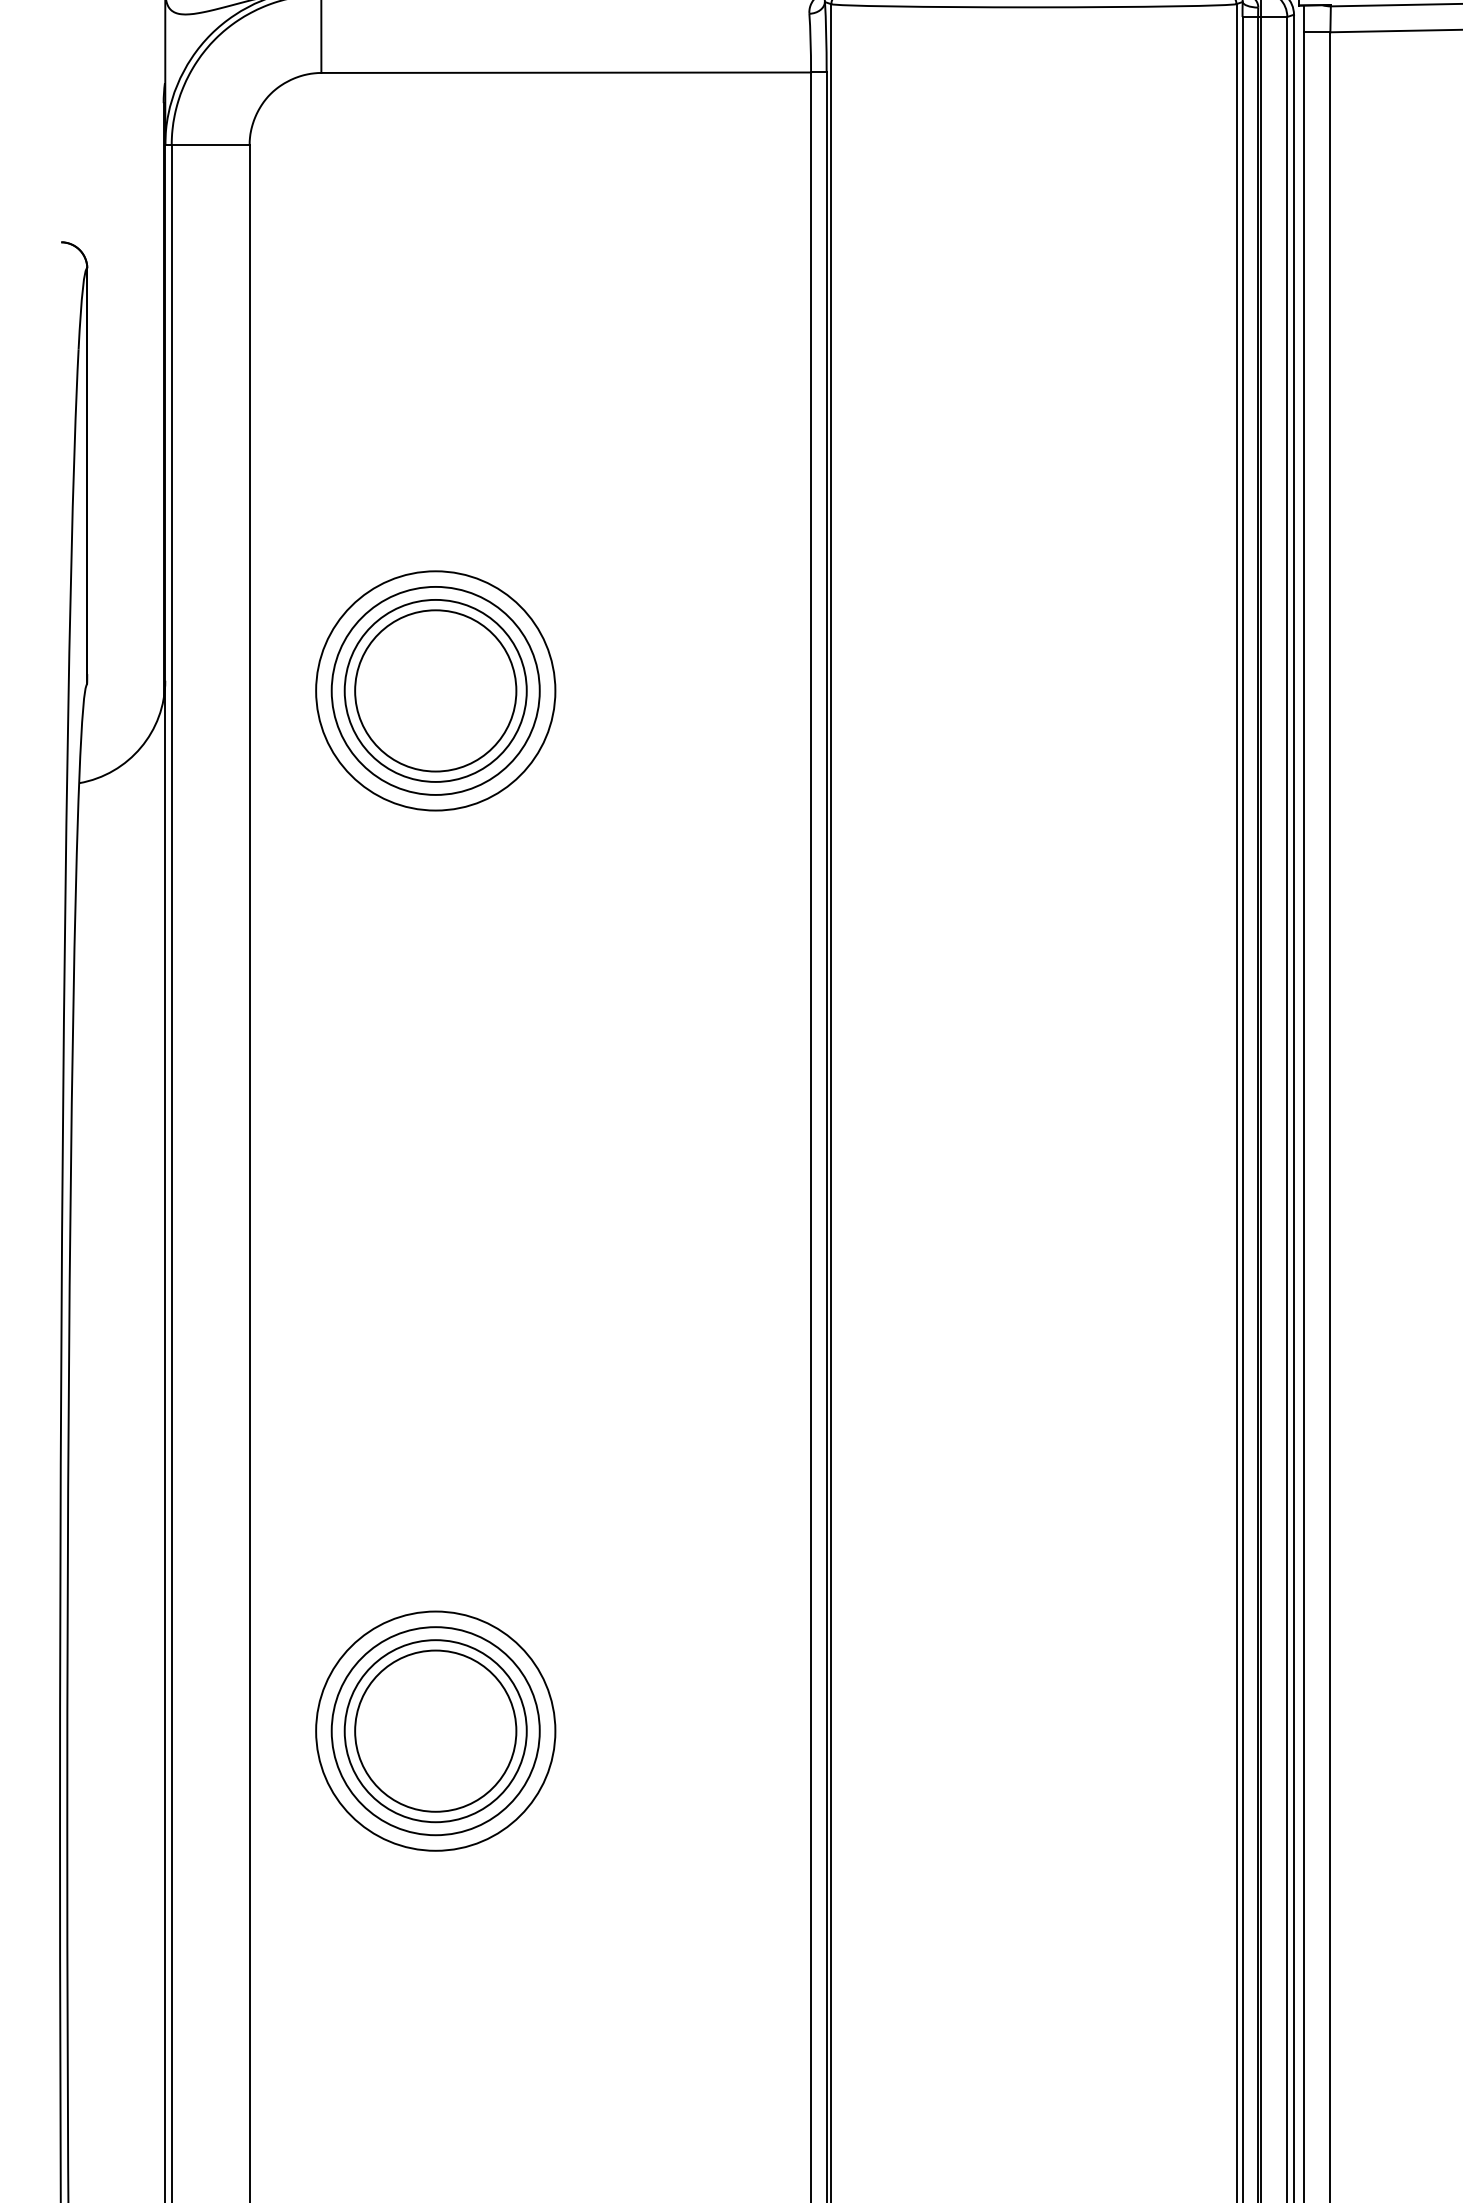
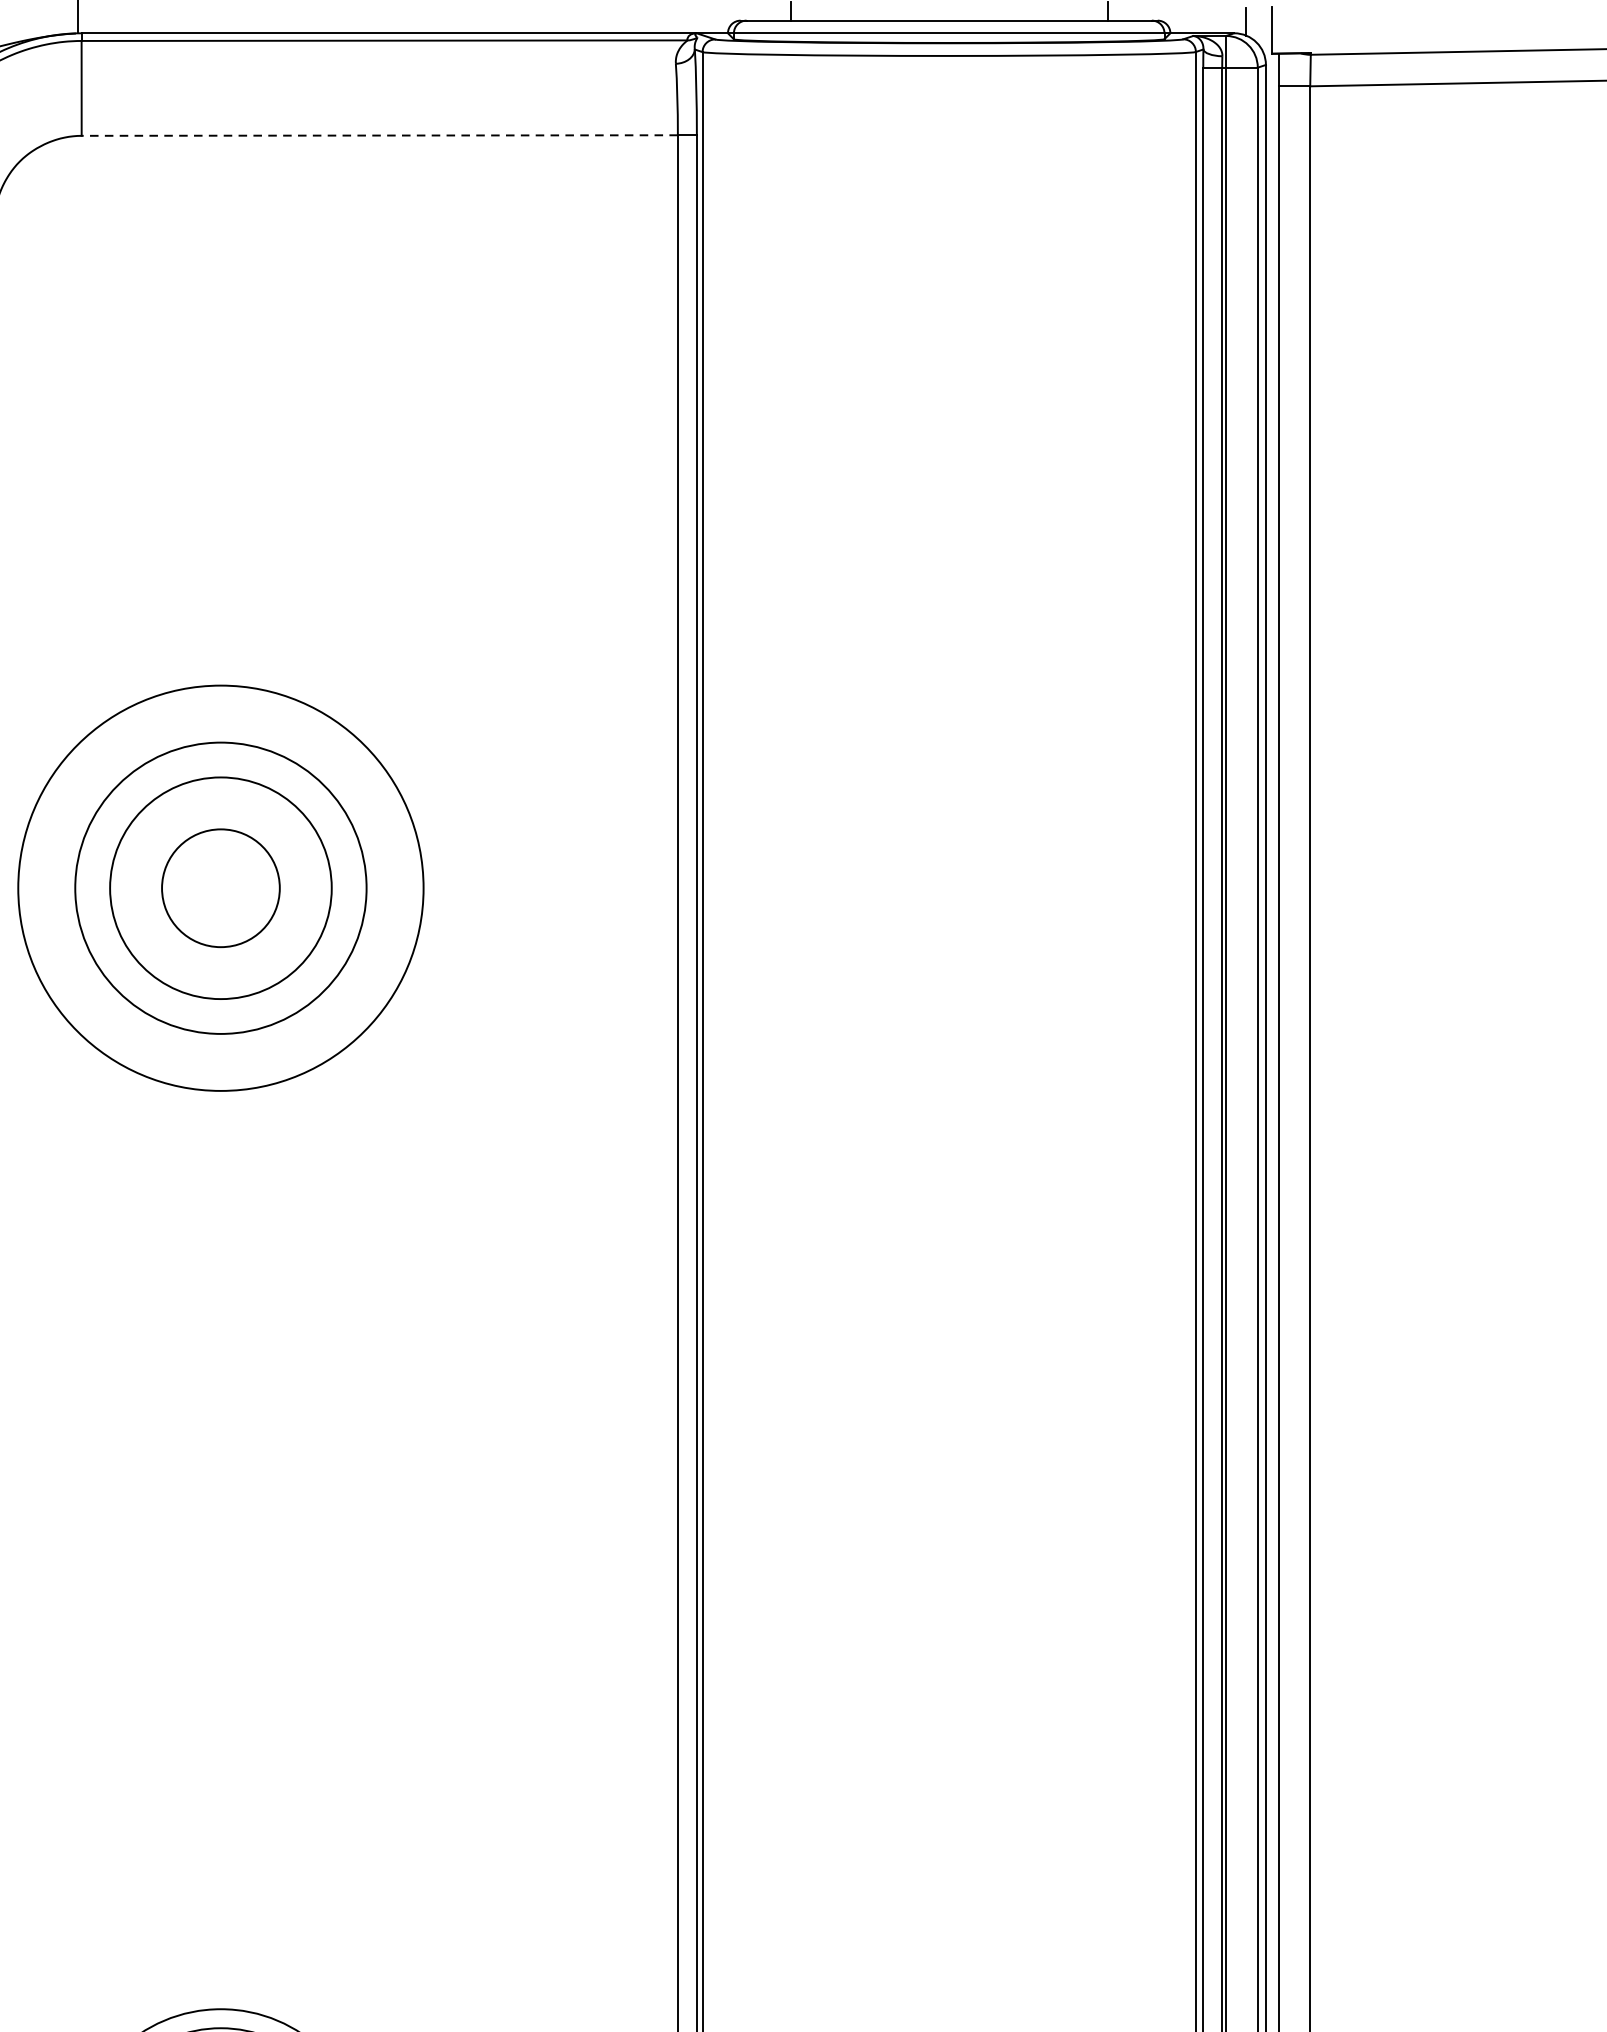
line: (566, 72) -> (380, 135), solid -> dashed
circle: (435, 690) -> (220, 887), size x0.6
circle: (435, 690) -> (220, 887), size x1.6

